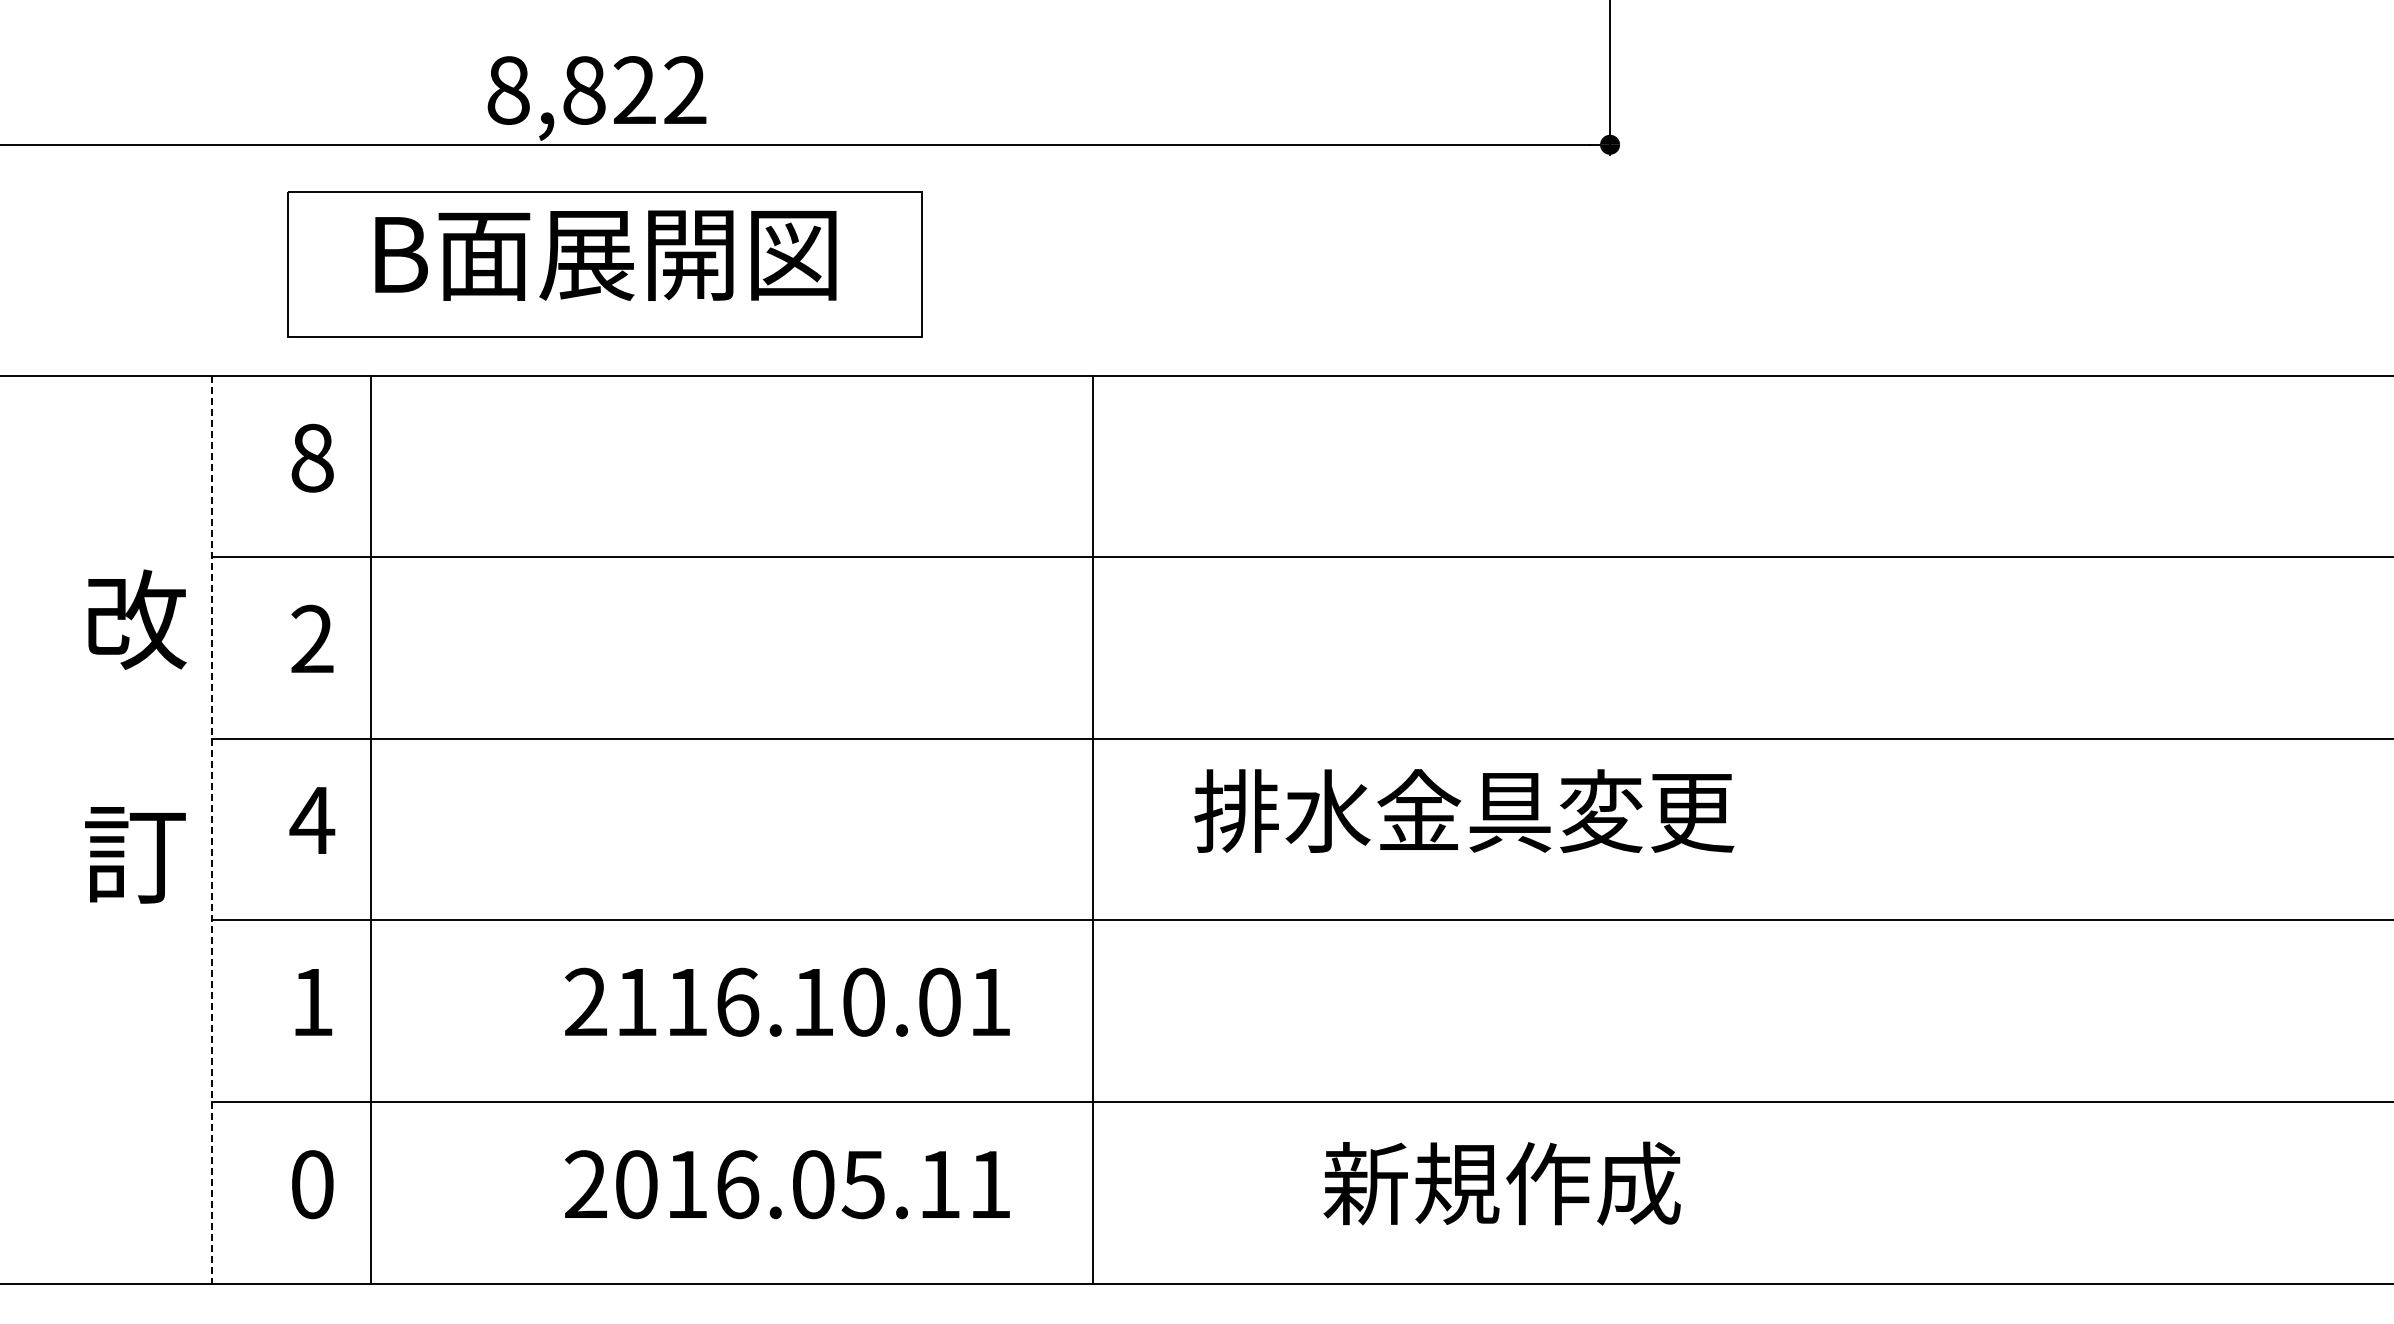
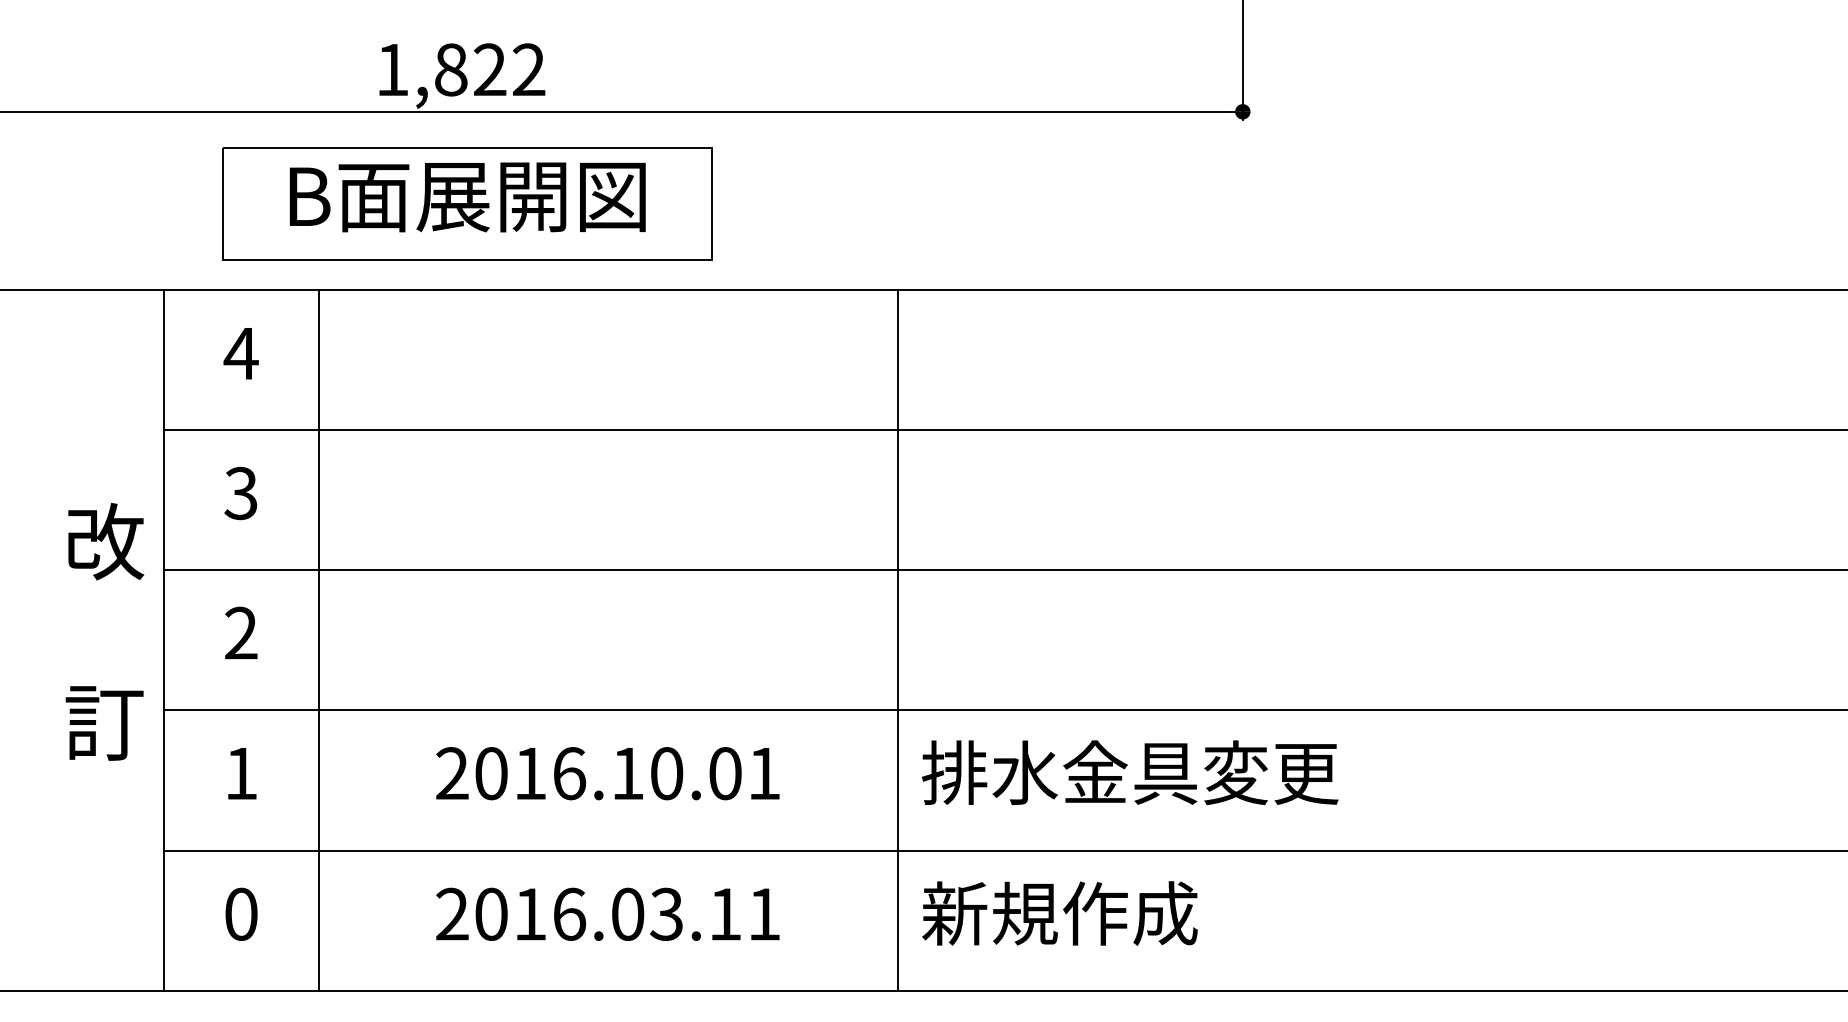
text: (508, 90) -> (392, 69), 8,822 -> 1,822
text: (312, 457) -> (241, 353), 8 -> 4
text: (311, 639) -> (240, 493), 2 -> 3
text: (135, 736) -> (104, 631), moved
text: (1464, 811) -> (1130, 773), moved
text: (312, 819) -> (241, 632), 4 -> 2
line: (212, 830) -> (164, 641), dashed -> solid
line: (371, 830) -> (319, 641), moved
line: (1093, 830) -> (898, 641), moved
text: (636, 1001) -> (491, 773), 2116.10.01 -> 2016.10.01
text: (1501, 1183) -> (1059, 913), moved
text: (862, 1184) -> (665, 914), 2016.05.11 -> 2016.03.11

